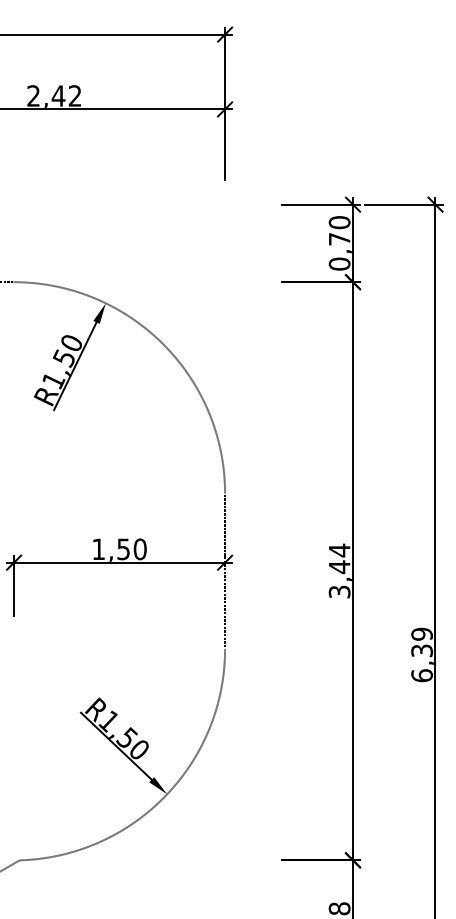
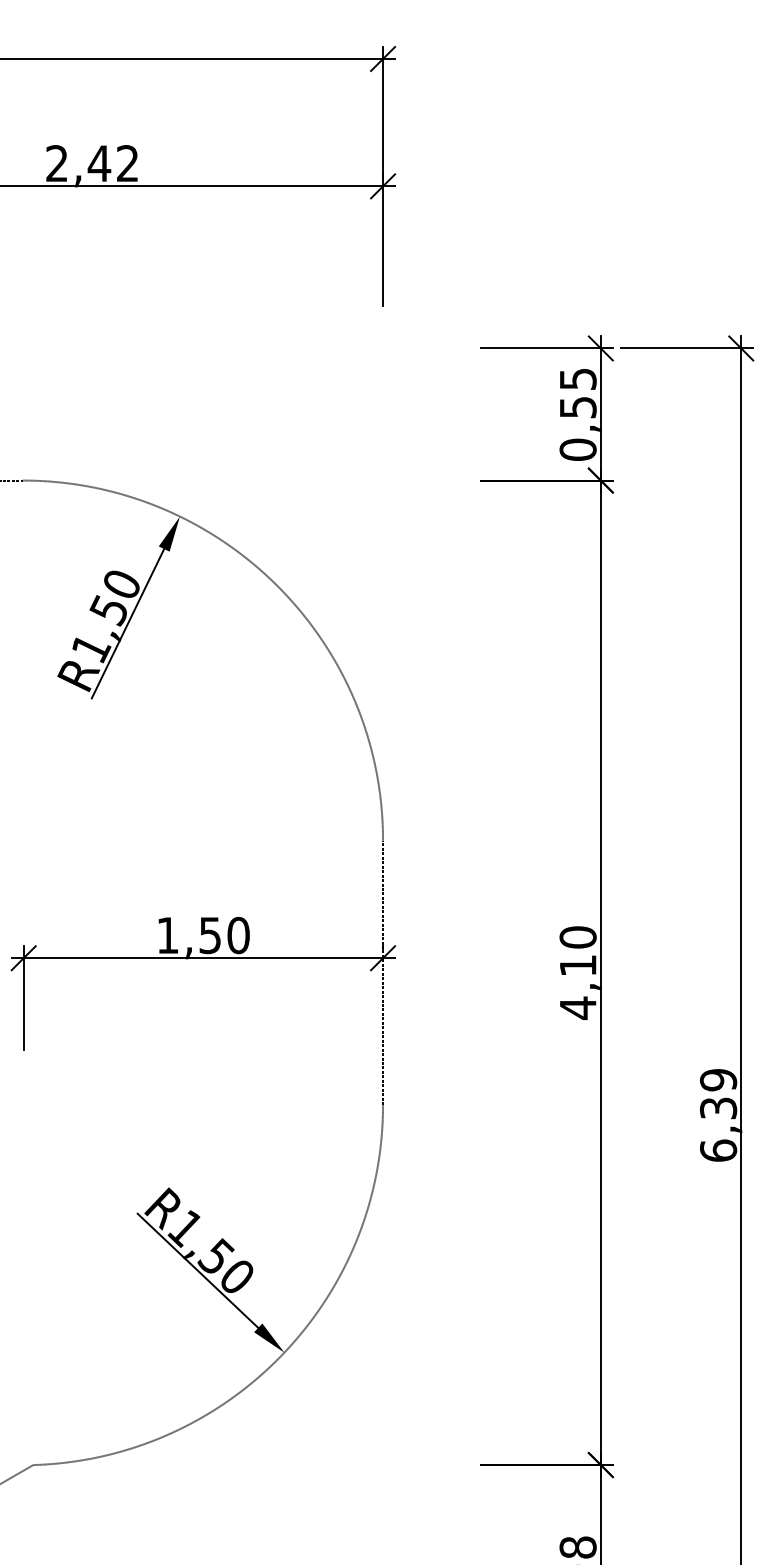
text: (339, 230) -> (577, 392), 0,70 -> 0,55
text: (339, 570) -> (577, 971), 3,44 -> 4,10

